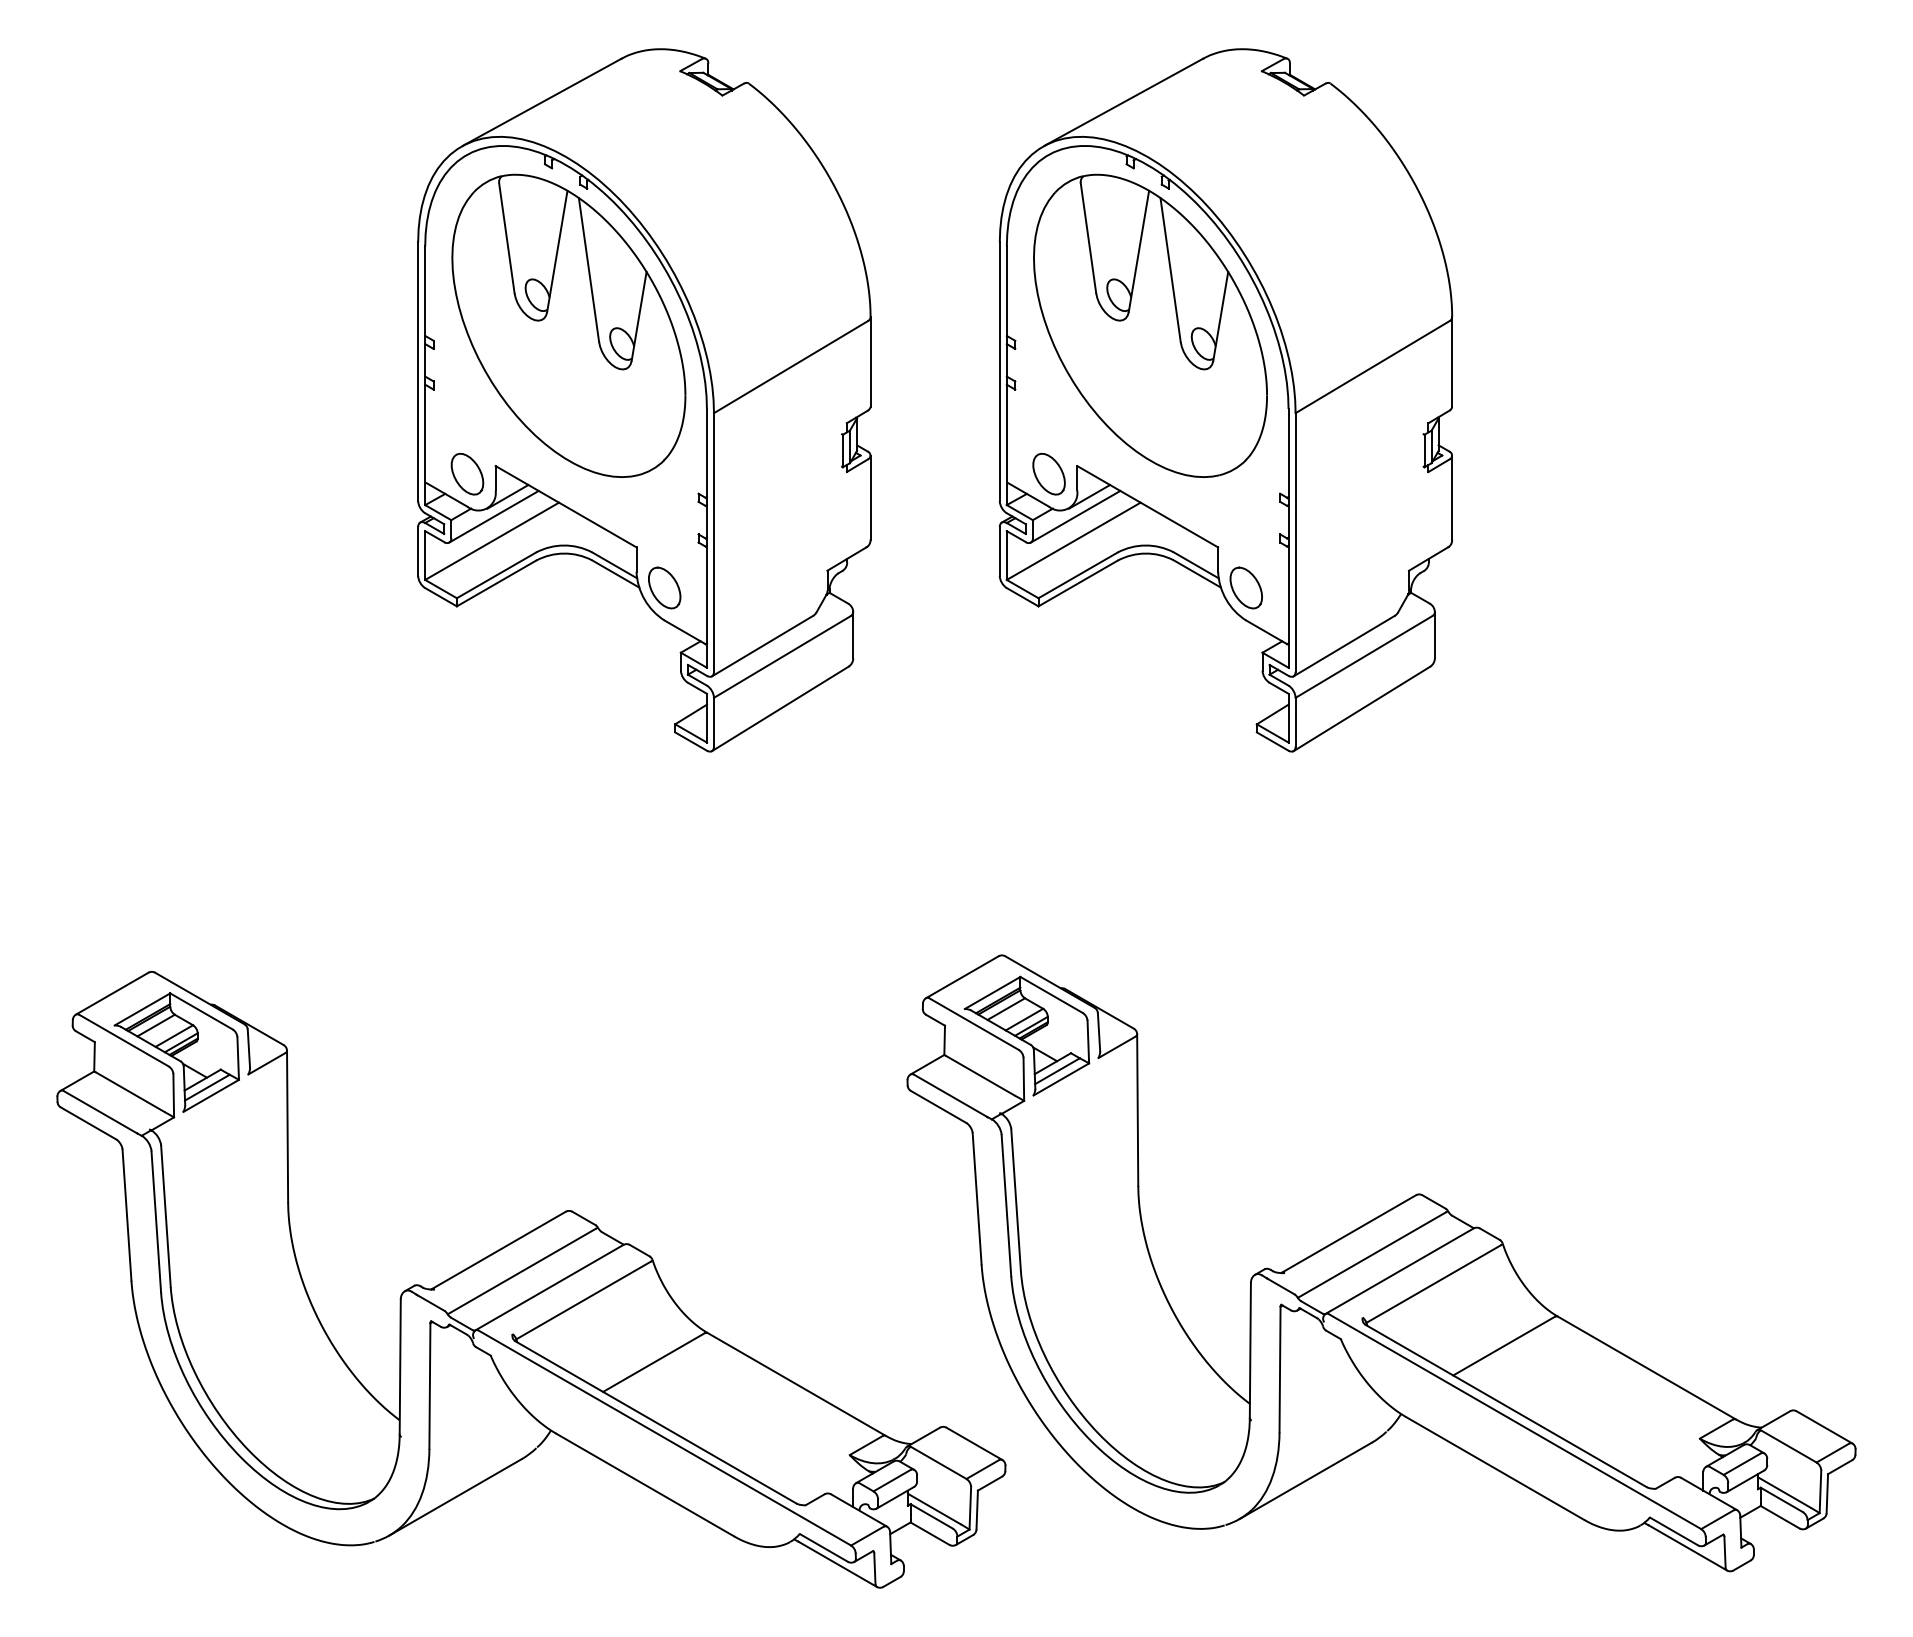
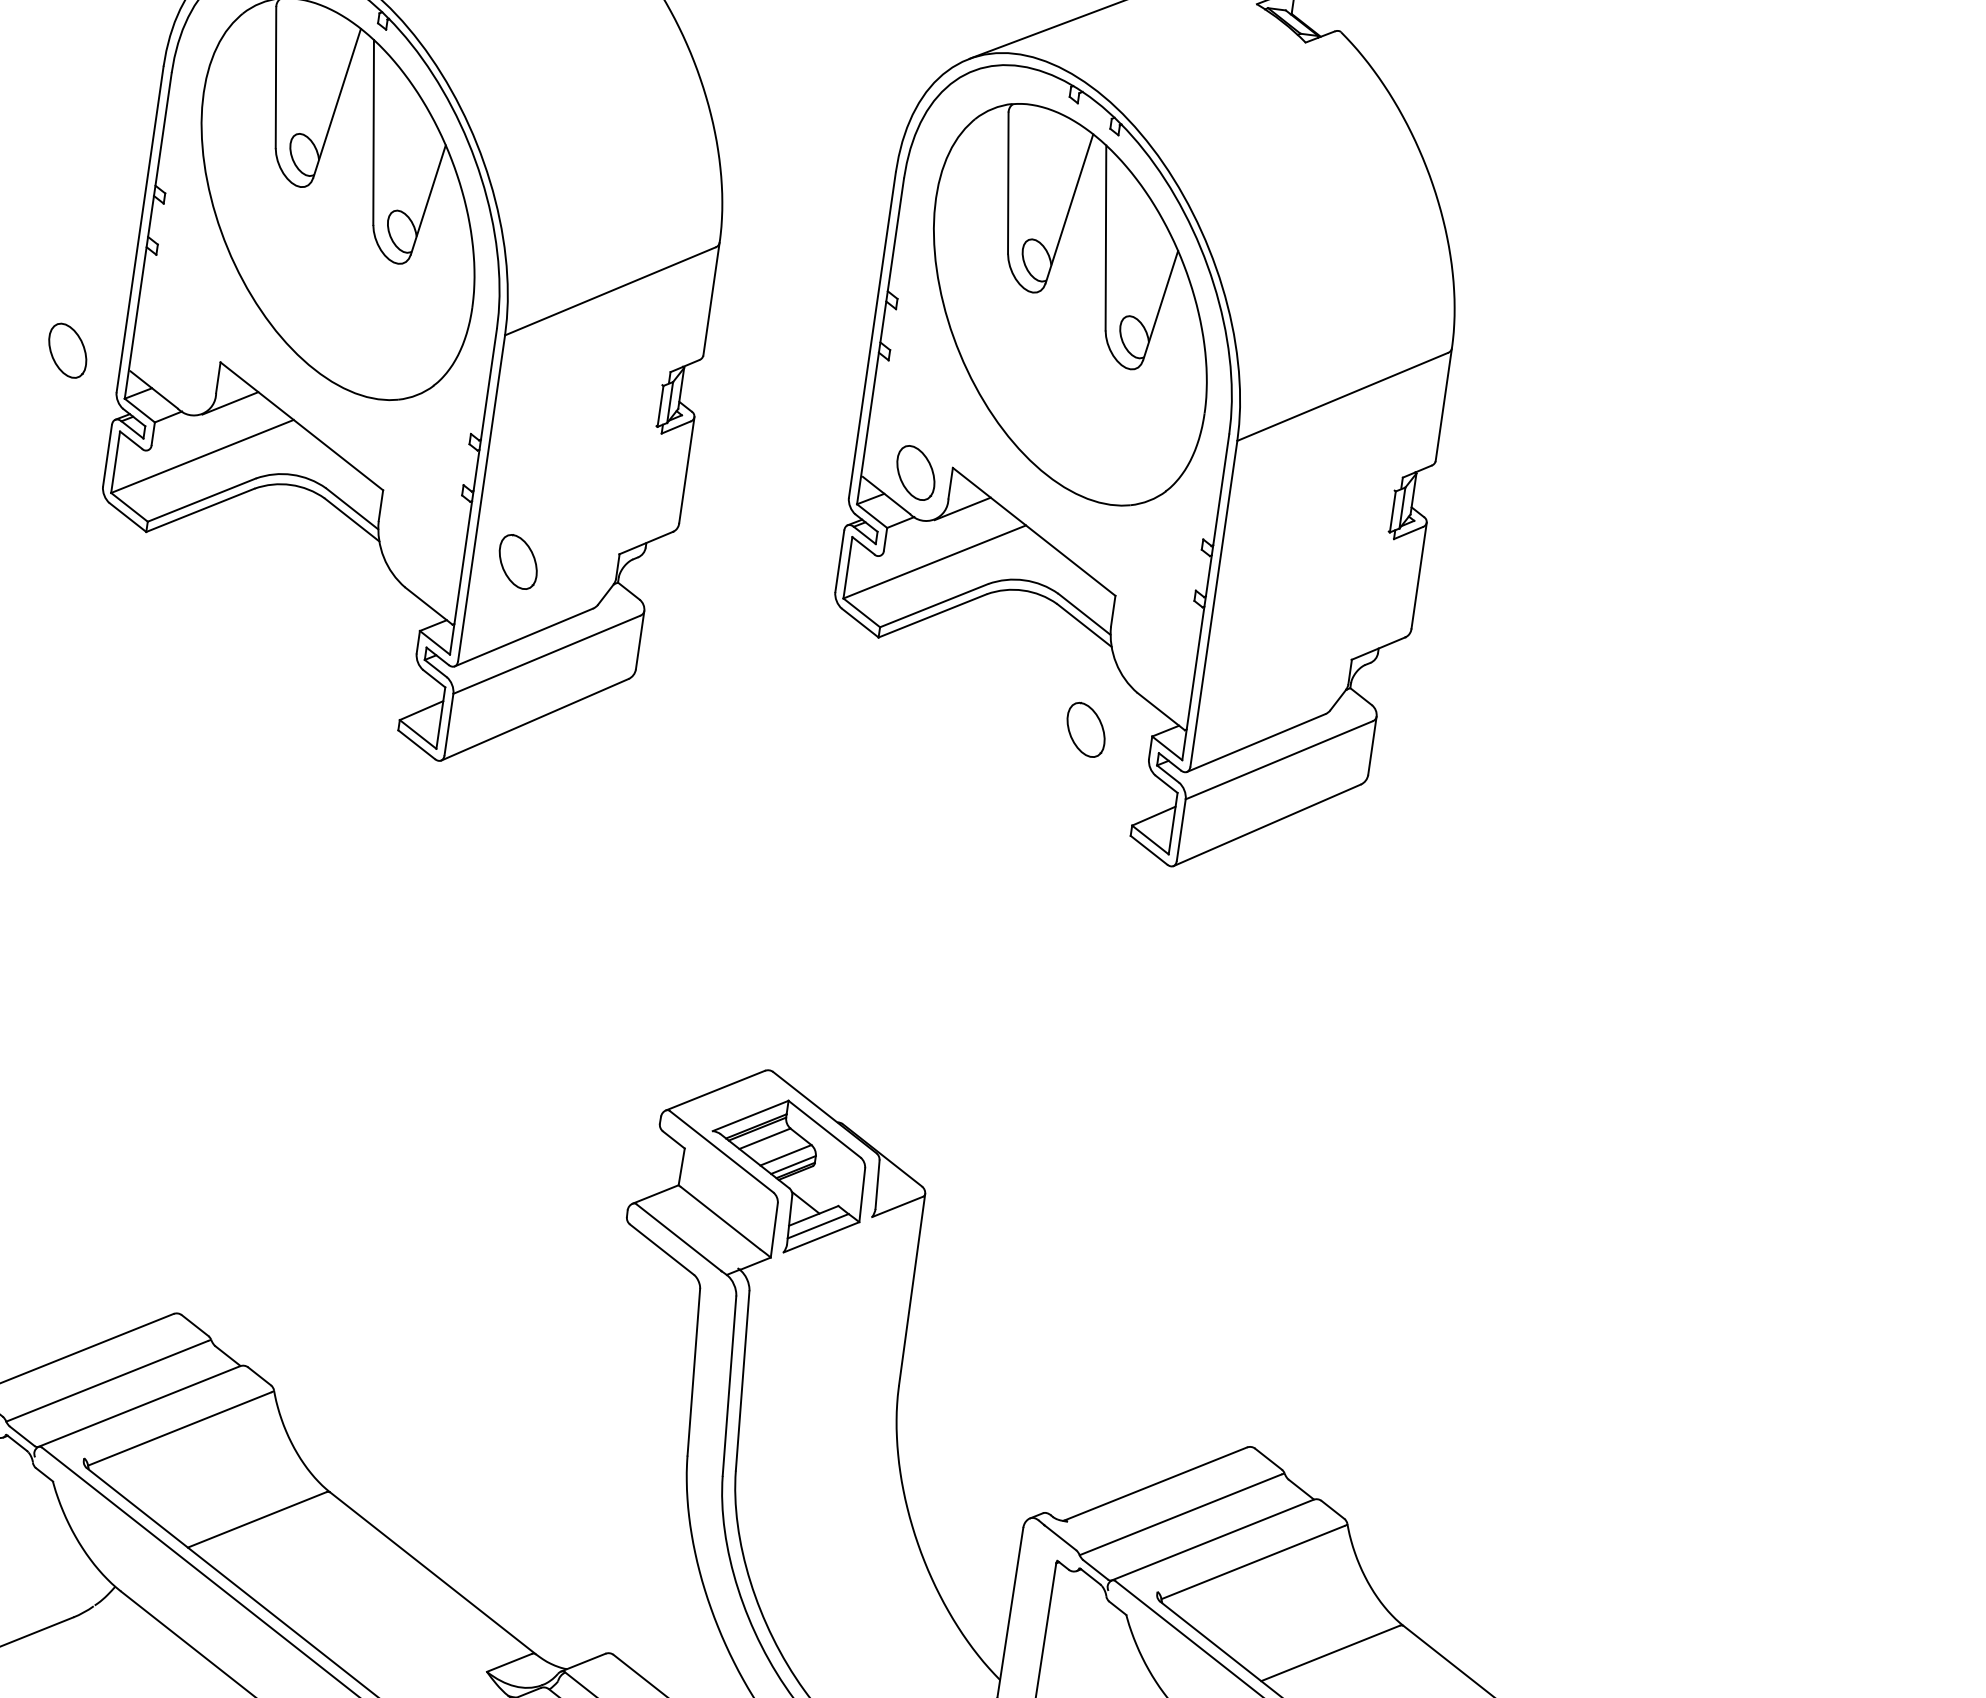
part: (467, 473) -> (67, 349), moved
line: (493, 516) -> (208, 425), removed
line: (1075, 516) -> (941, 531), removed
part: (664, 587) -> (518, 561), moved
part: (1245, 587) -> (1085, 729), moved

